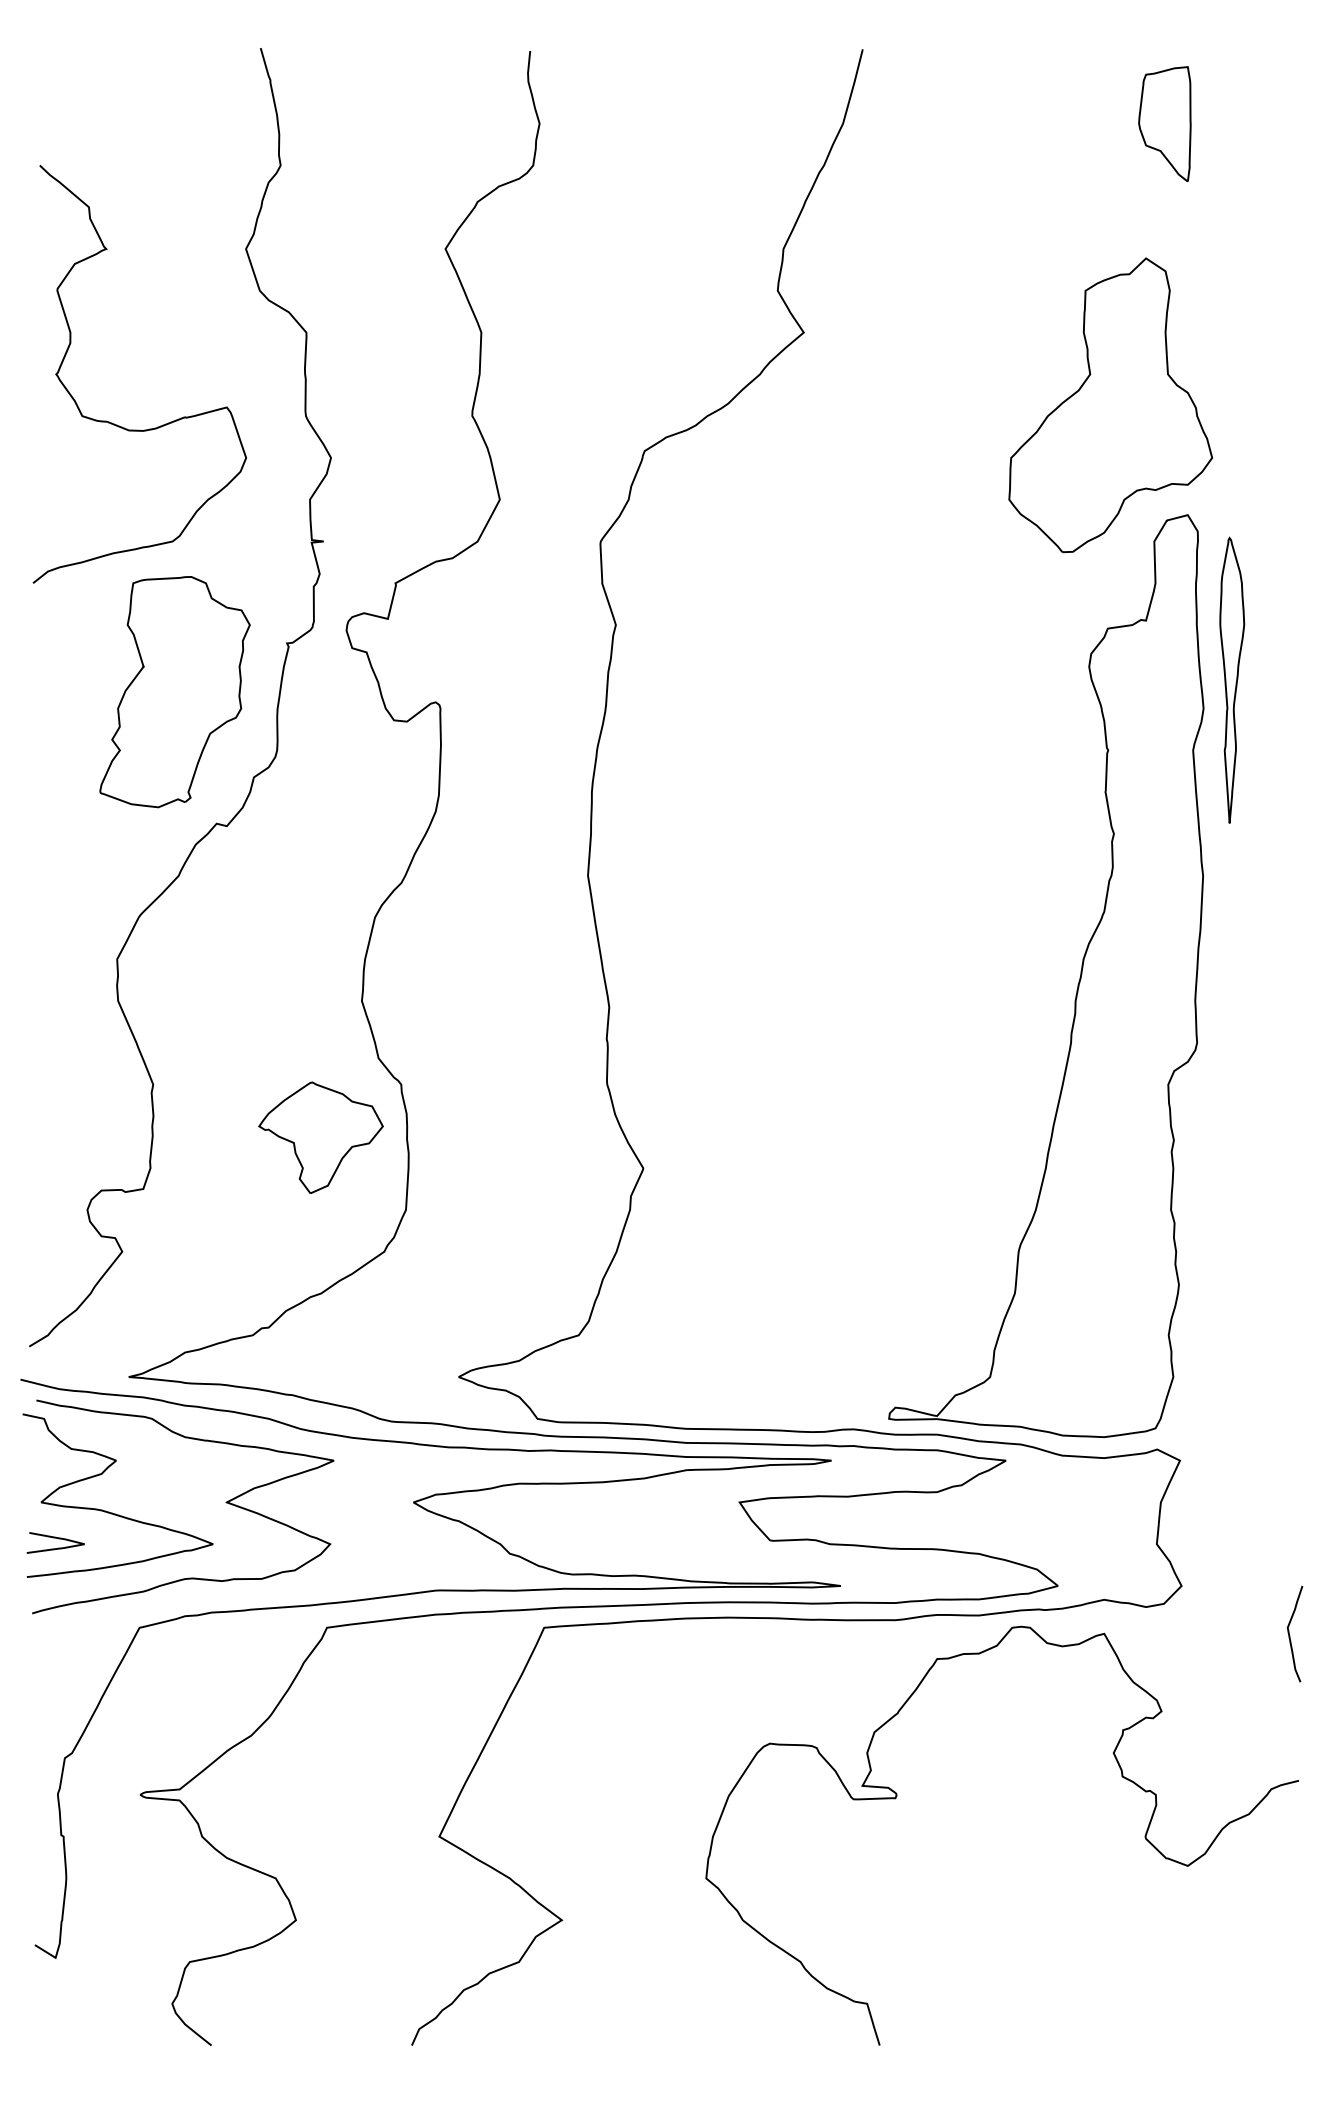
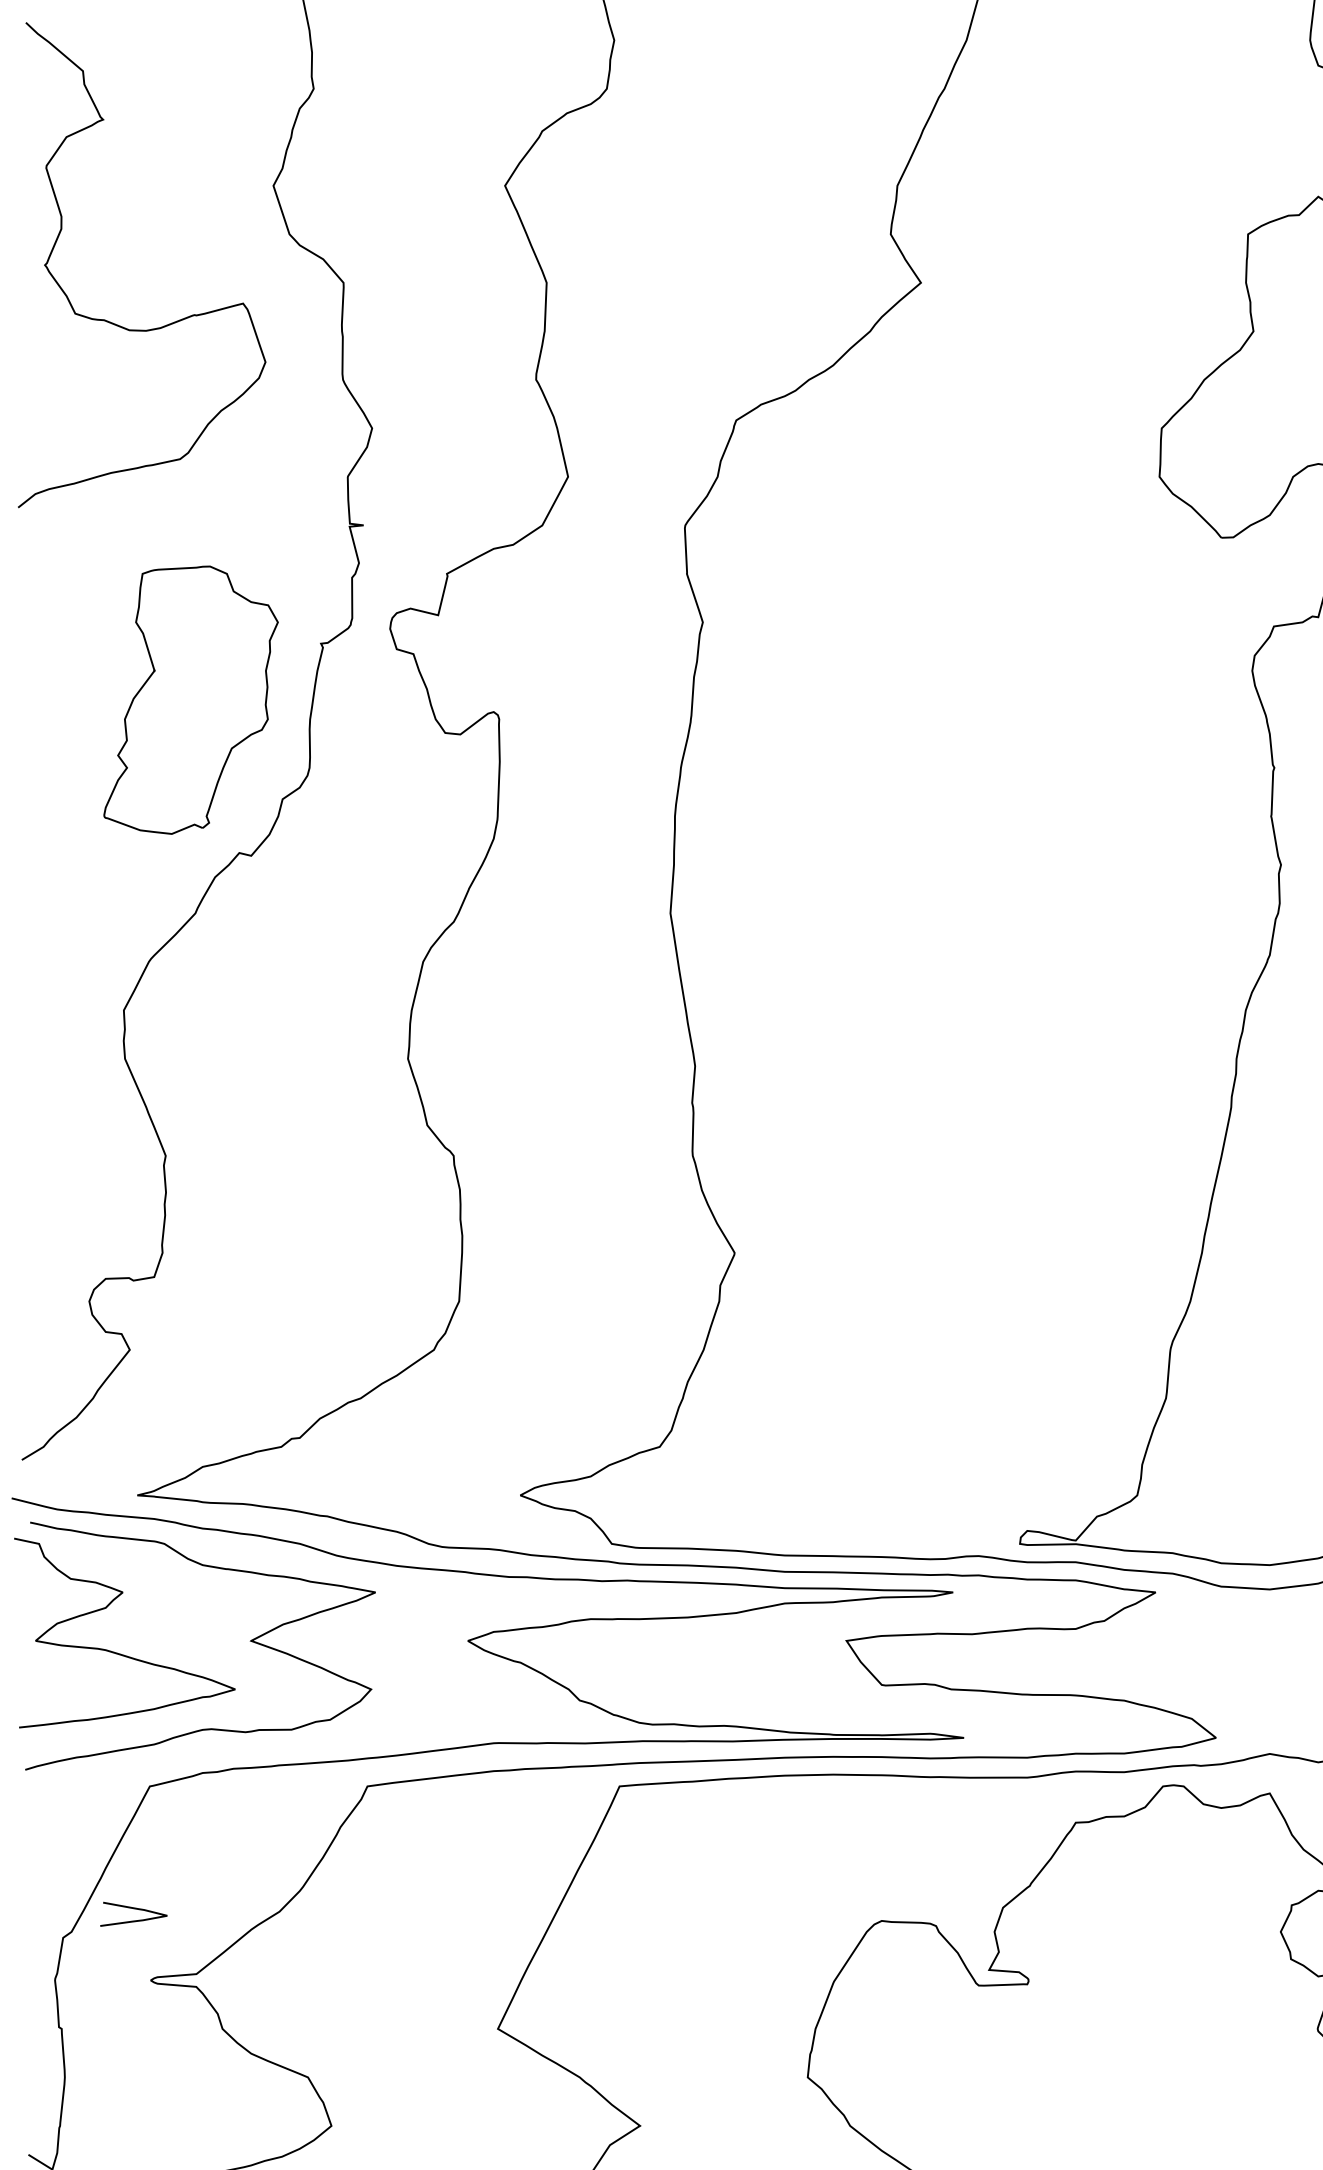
curve: (117, 424) -> (116, 323), moved
part: (320, 1137) -> (359, 1217), removed
curve: (55, 1538) -> (133, 1909), moved

